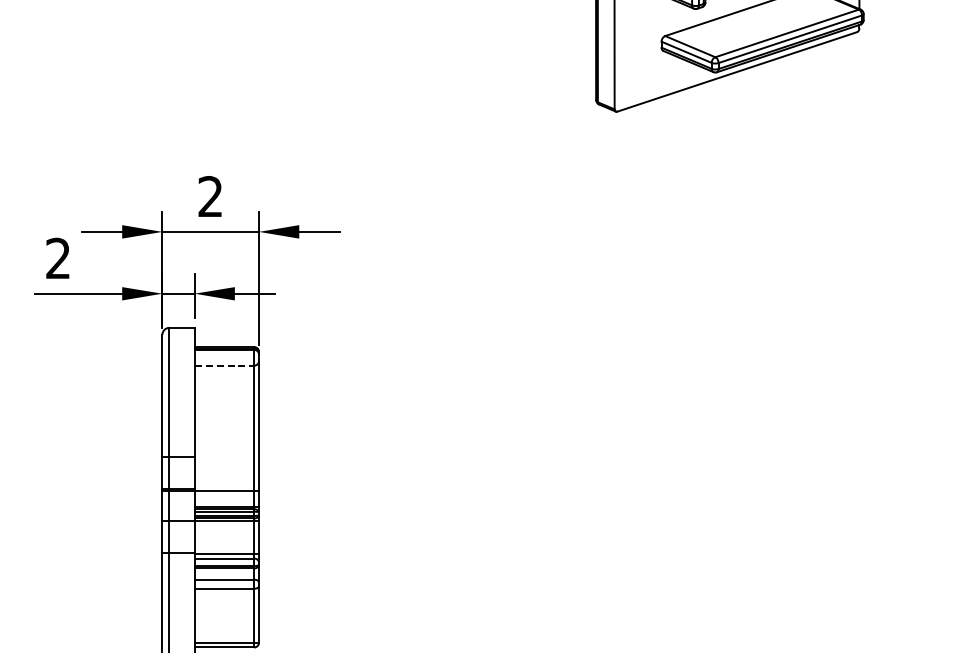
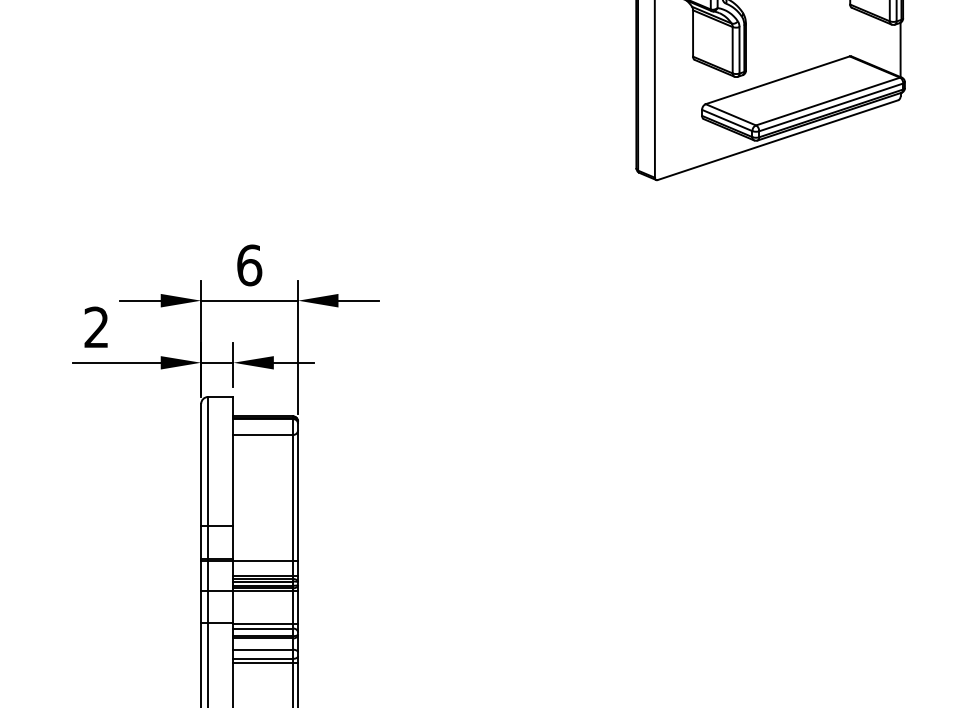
text: (210, 196) -> (249, 265), 2 -> 6
line: (224, 365) -> (263, 434), dashed -> solid
line: (226, 592) -> (265, 662), added

